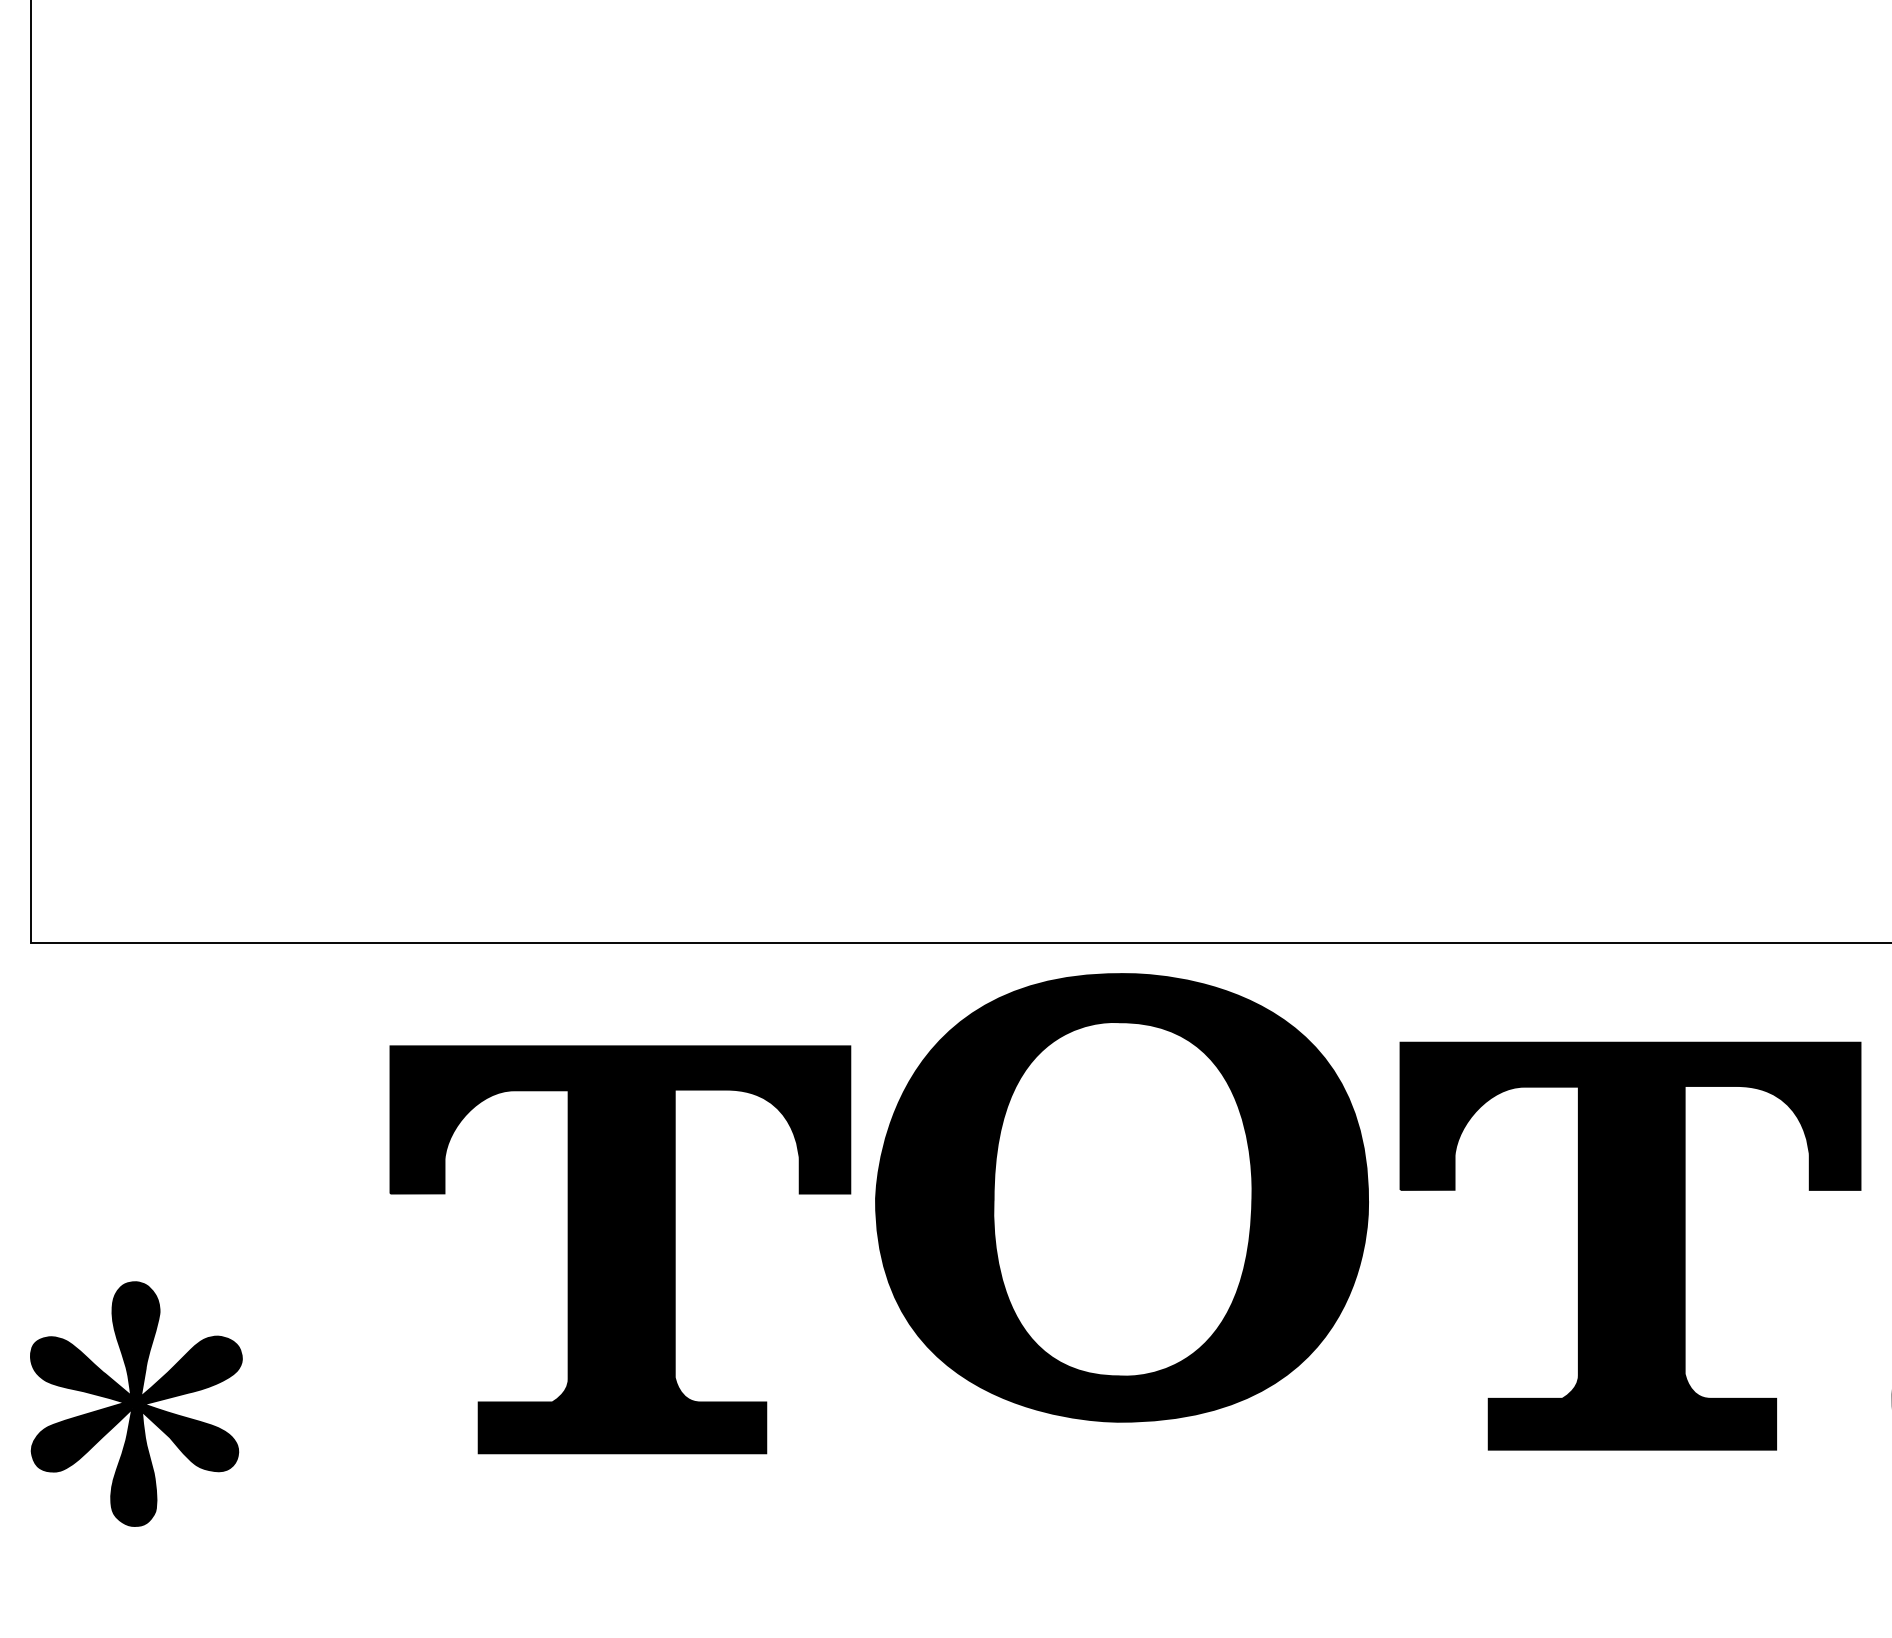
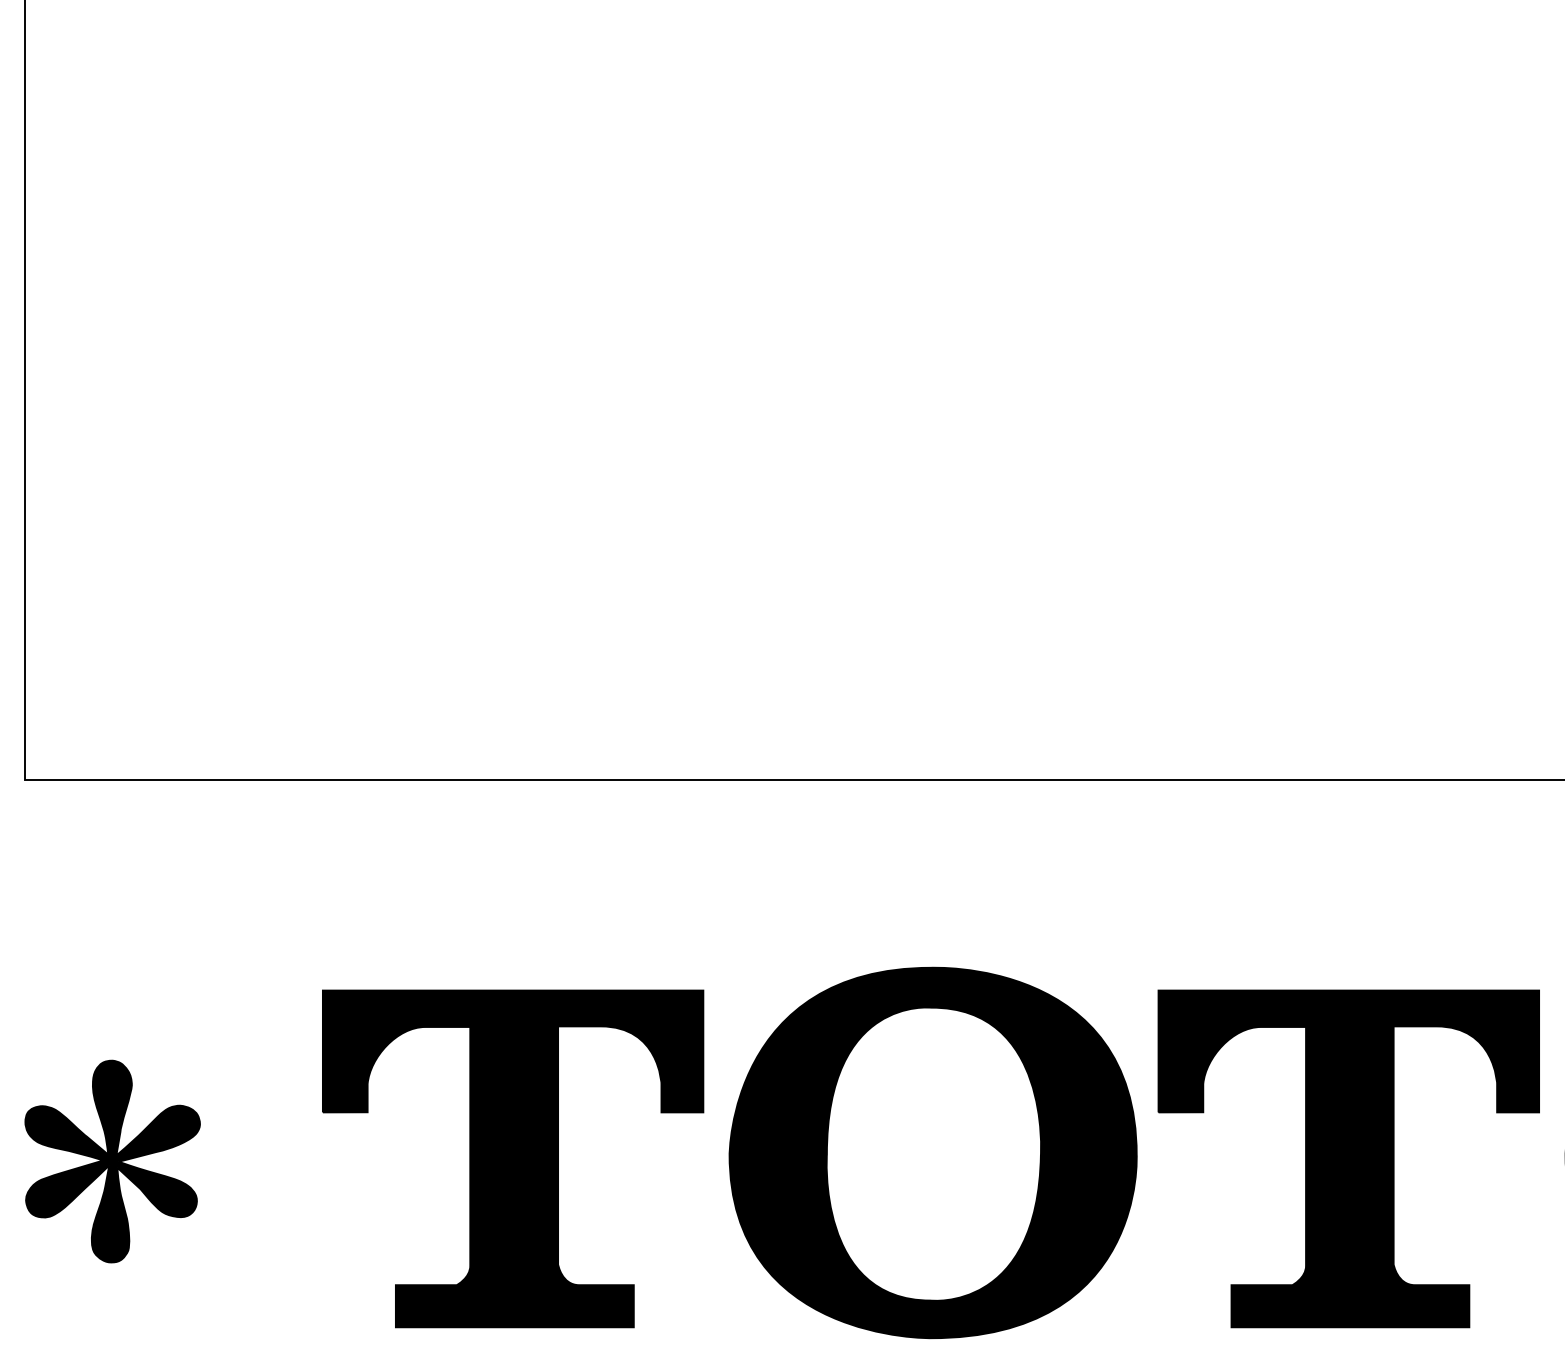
part: (1121, 1197) -> (932, 1152), moved
part: (1630, 1245) -> (1348, 1158), moved
part: (620, 1249) -> (513, 1158), moved

